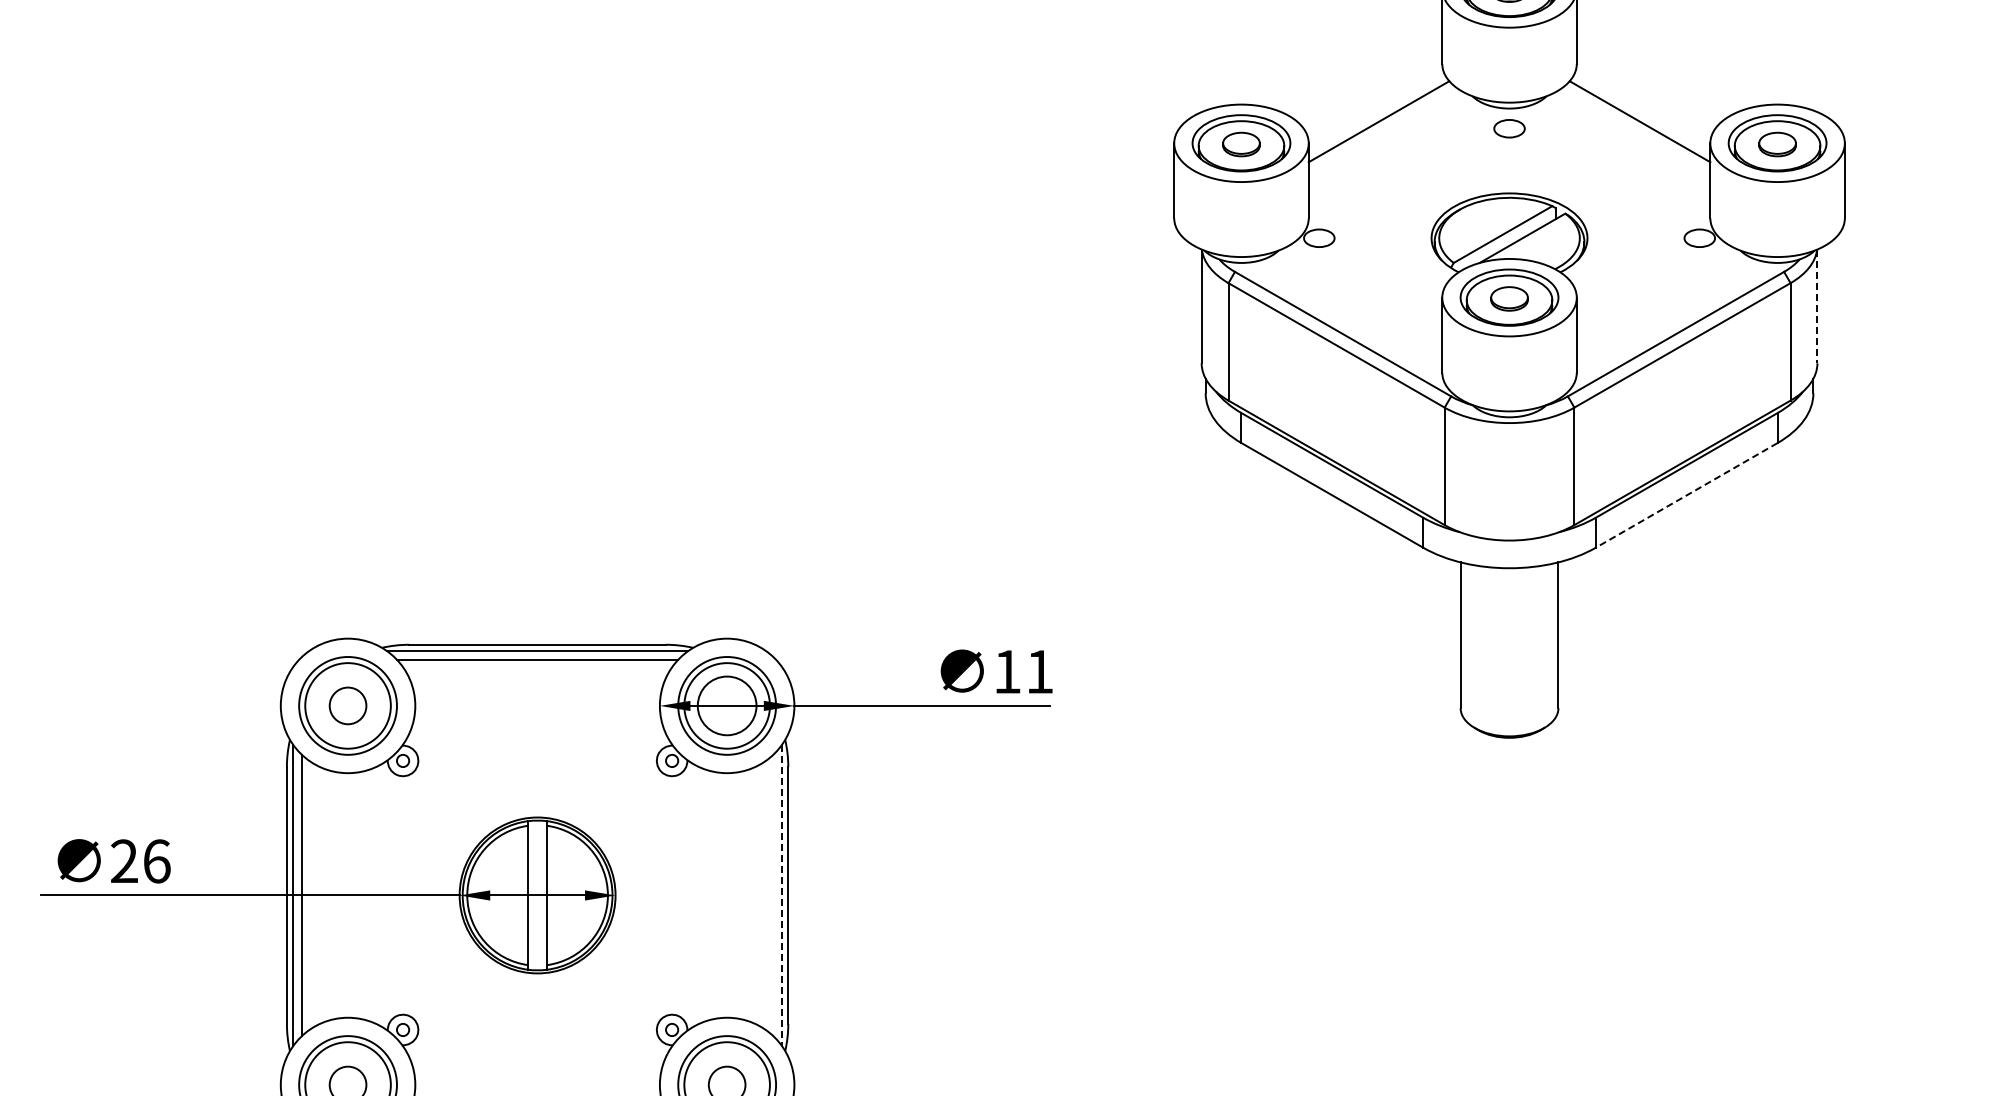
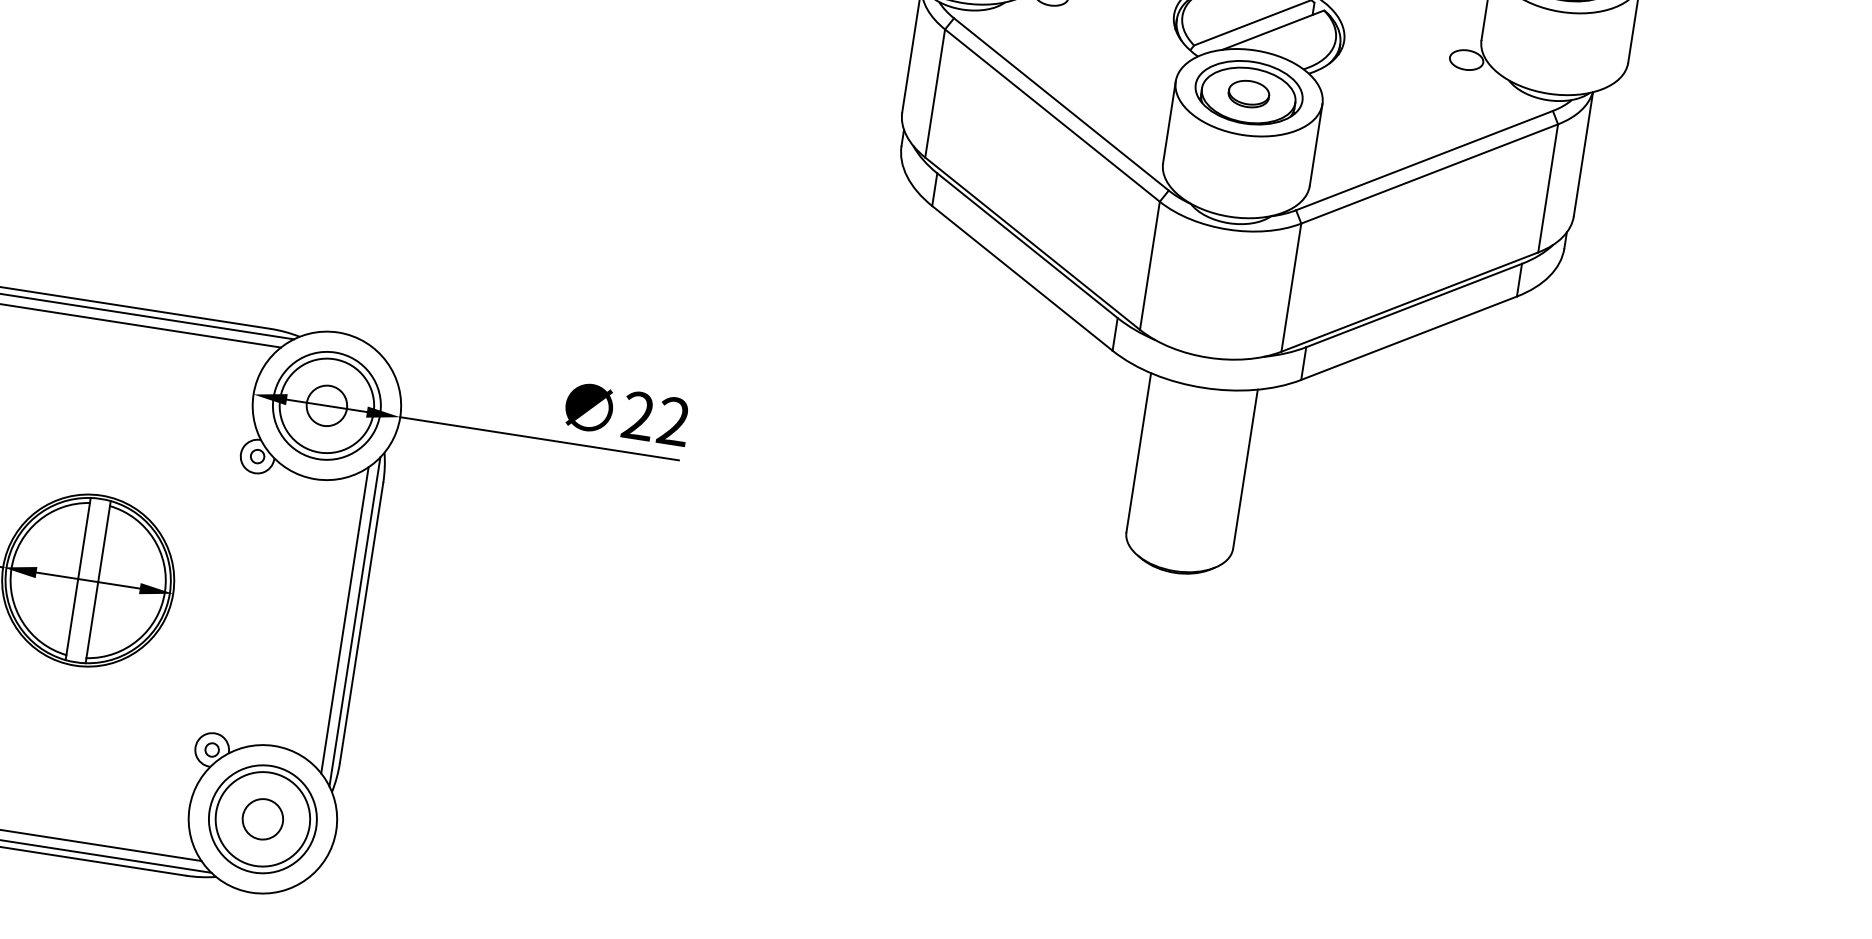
line: (1817, 306) -> (1583, 154), dashed -> solid
line: (1686, 495) -> (1408, 338), dashed -> solid
text: (1023, 671) -> (655, 418), 11 -> 22
circle: (726, 705) -> (326, 405), size x0.62
line: (773, 895) -> (345, 620), added
line: (782, 895) -> (355, 621), dashed -> solid

